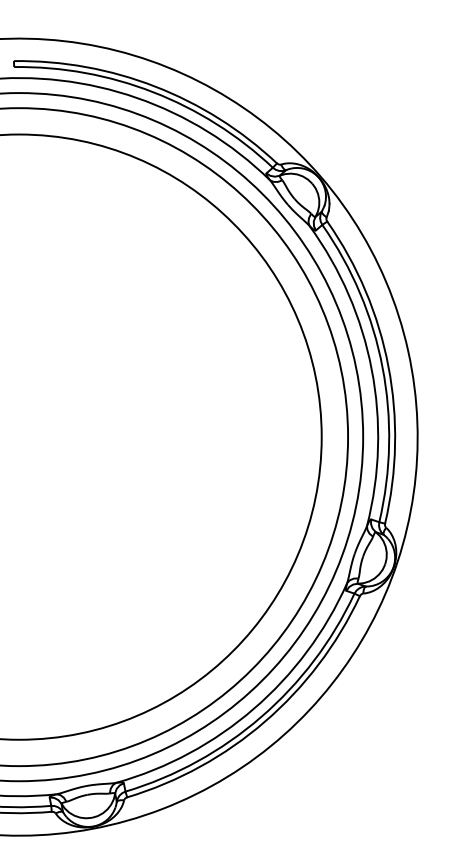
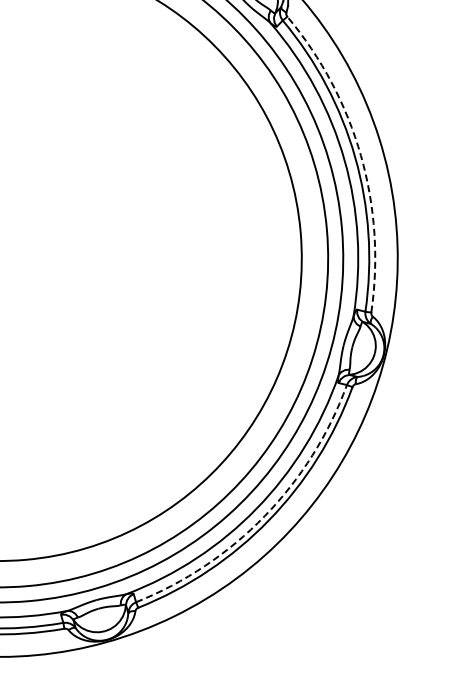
arc: (388, 366) -> (361, 155), solid -> dashed
arc: (261, 717) -> (265, 516), solid -> dashed

